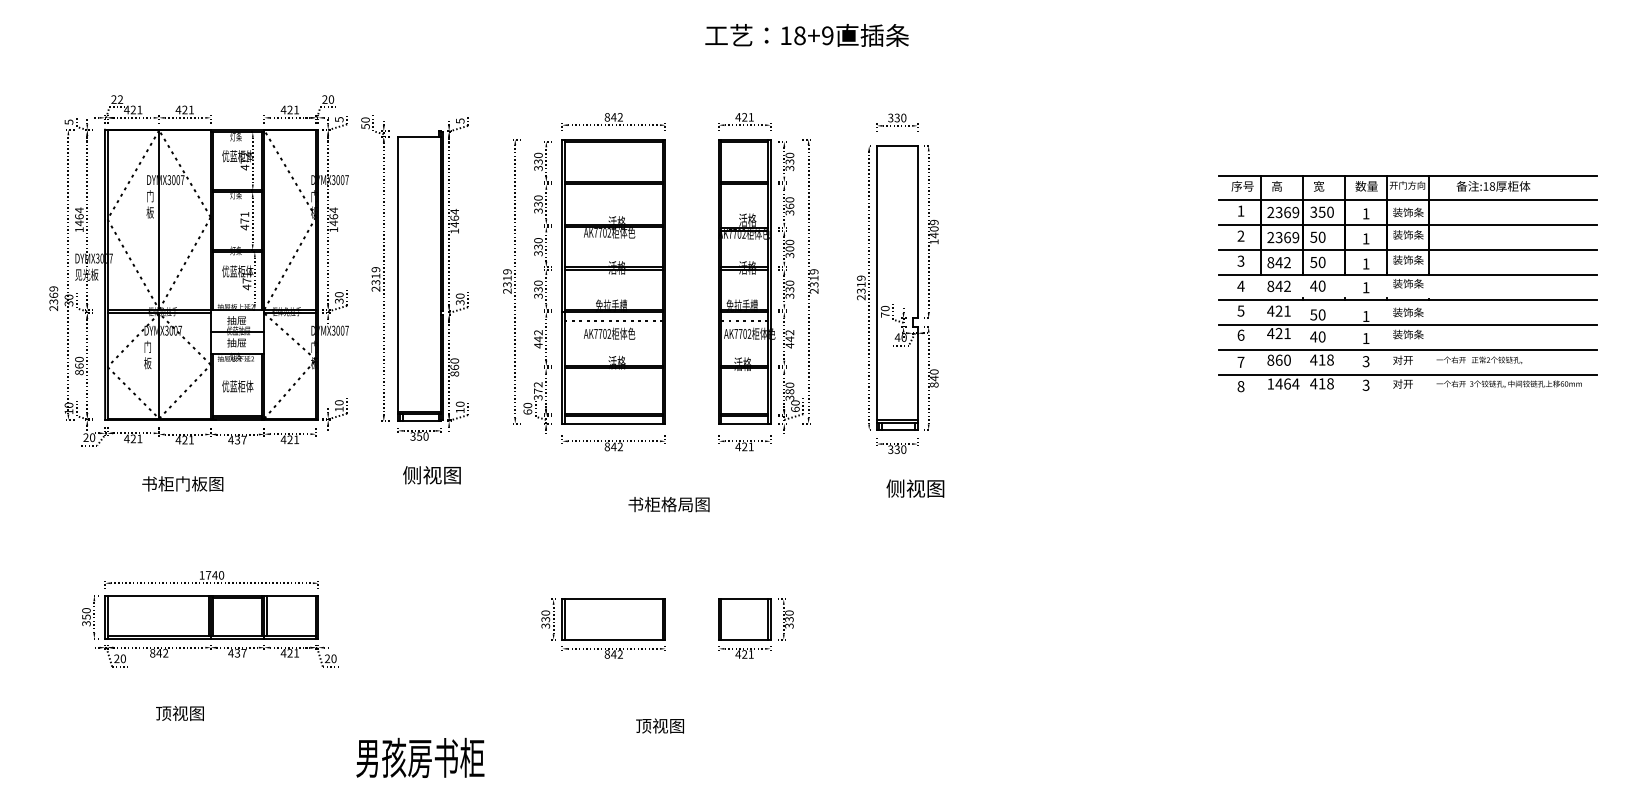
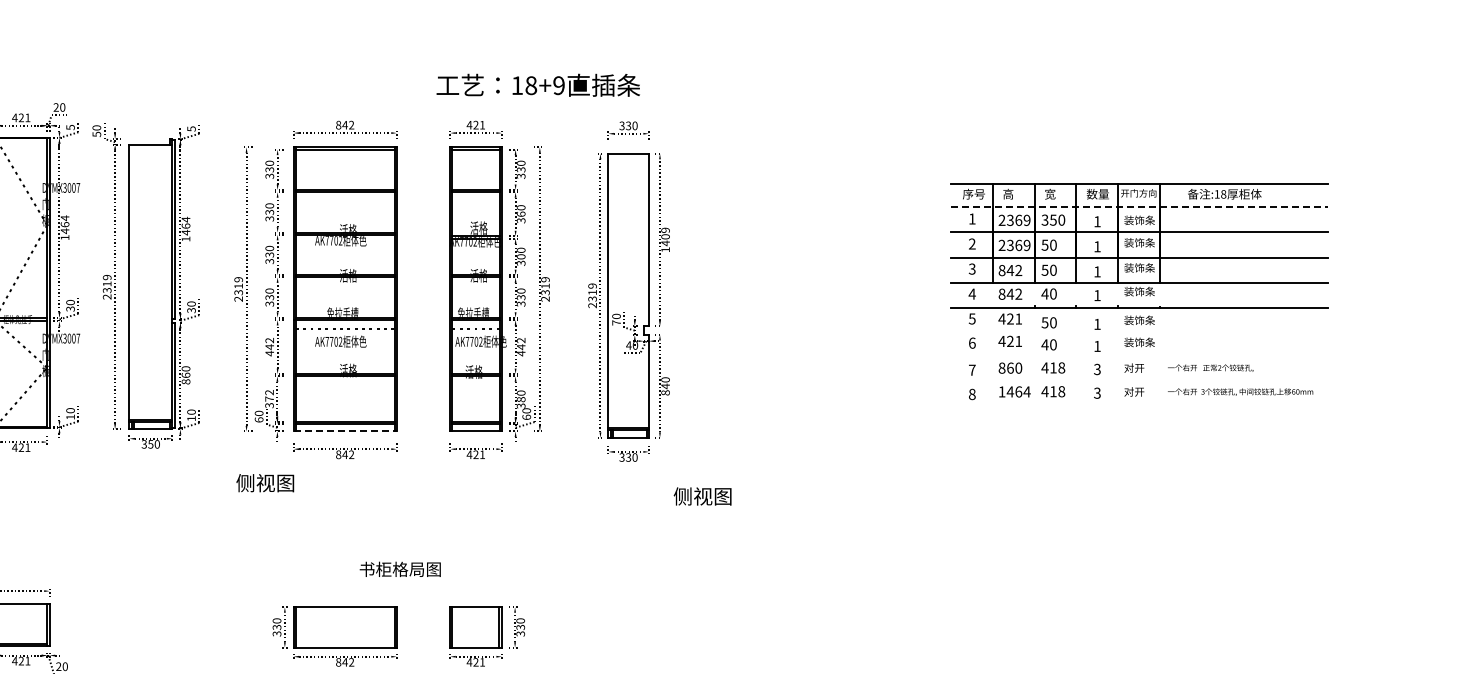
text: (806, 35) -> (537, 85), moved
line: (1408, 199) -> (1139, 207), solid -> dashed
line: (1407, 324) -> (1138, 332), removed
line: (1407, 349) -> (1138, 357), removed
line: (1407, 374) -> (1138, 382), removed
line: (613, 423) -> (344, 431), solid -> dashed
text: (431, 475) -> (264, 483), moved
text: (915, 488) -> (702, 496), moved
text: (668, 504) -> (399, 569), moved

